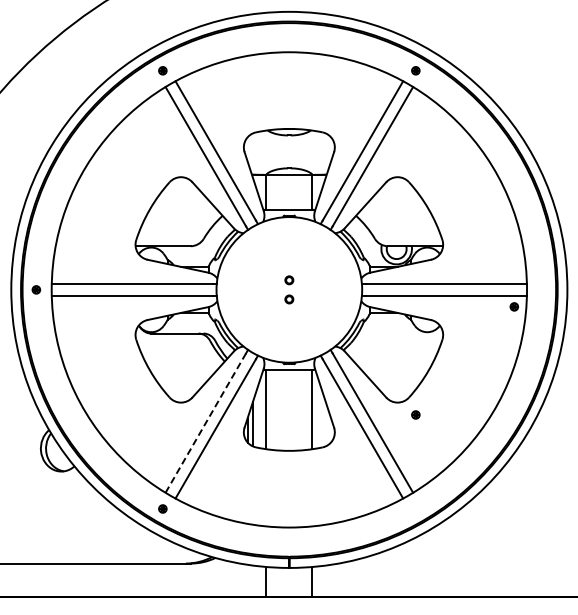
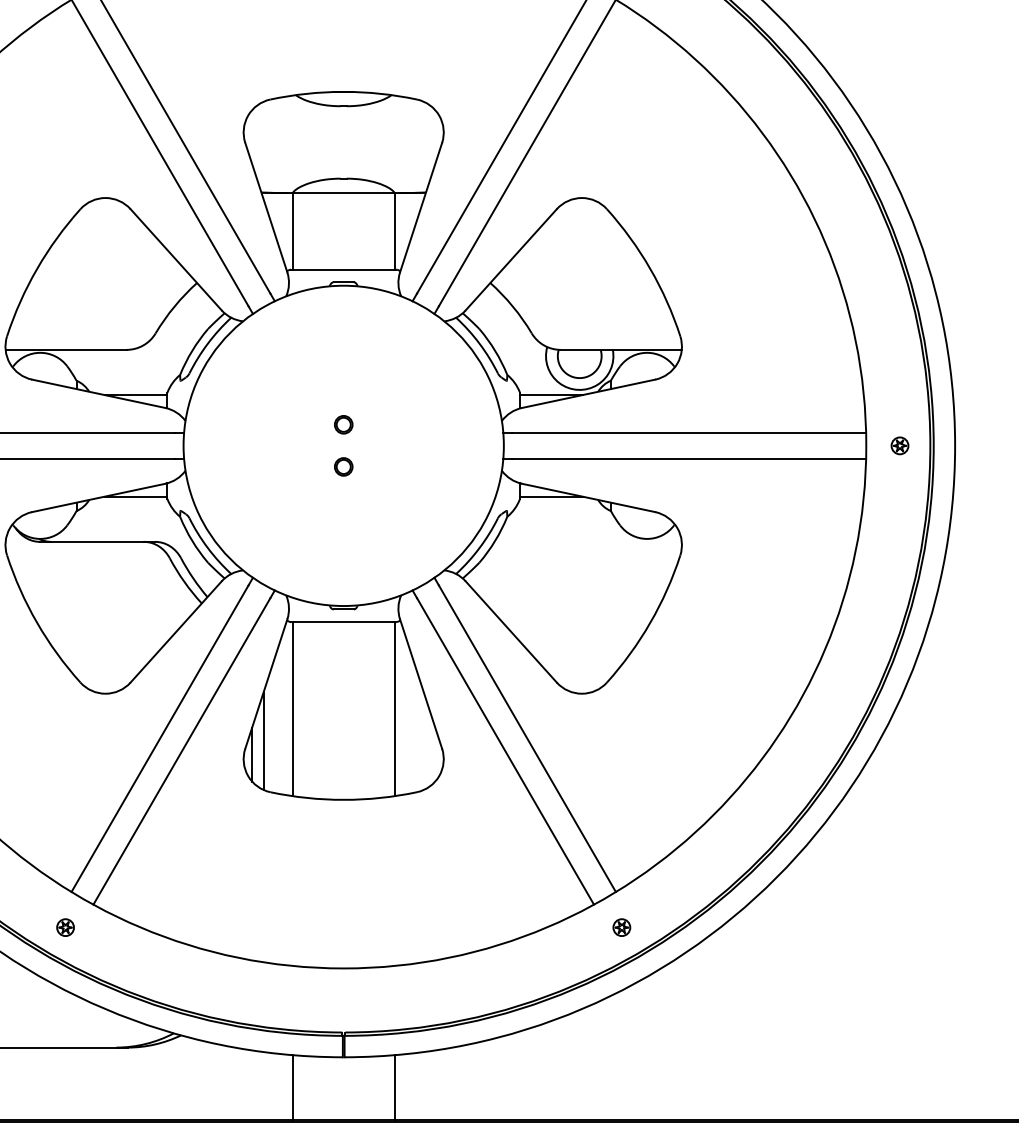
part: (513, 306) -> (898, 444), moved
part: (415, 414) -> (621, 926), moved
line: (206, 422) -> (161, 737), dashed -> solid

